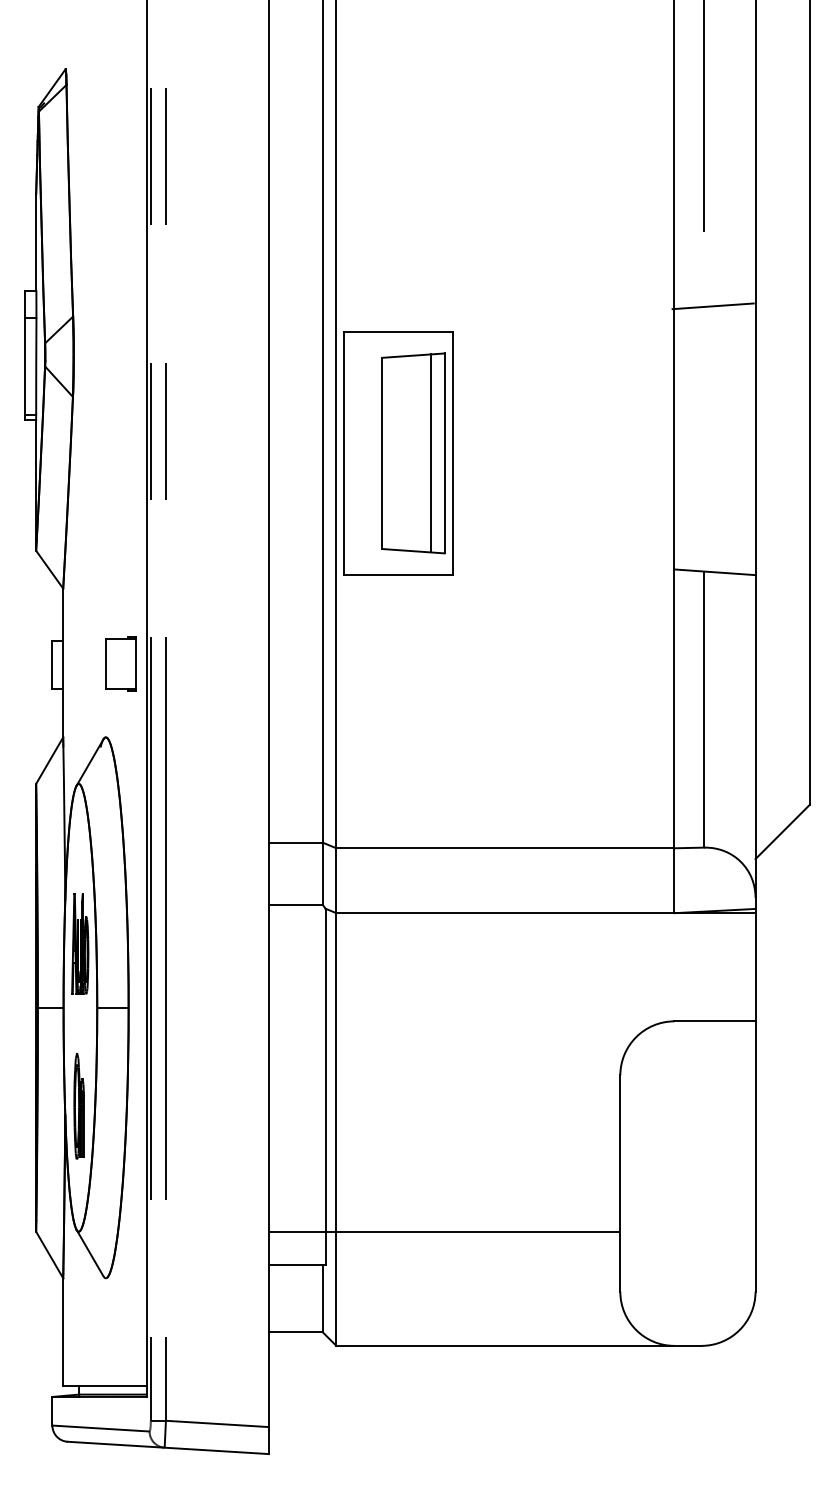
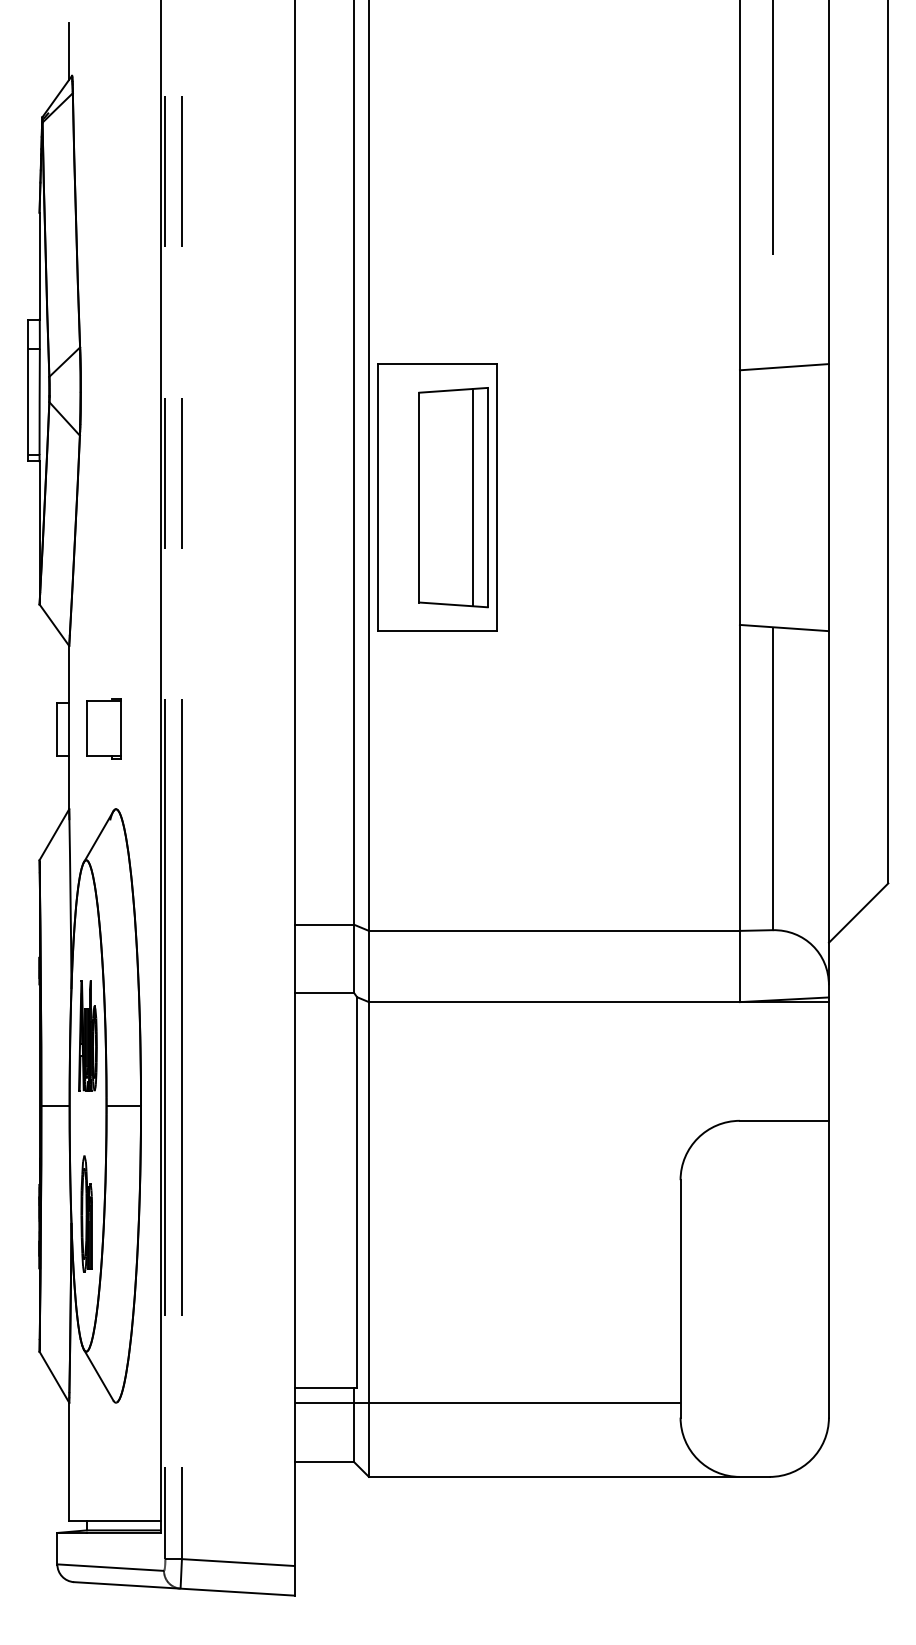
line: (63, 45) -> (69, 50), added
line: (712, 306) -> (783, 367), moved
part: (120, 663) -> (103, 728), moved
line: (444, 1231) -> (487, 1402), moved

